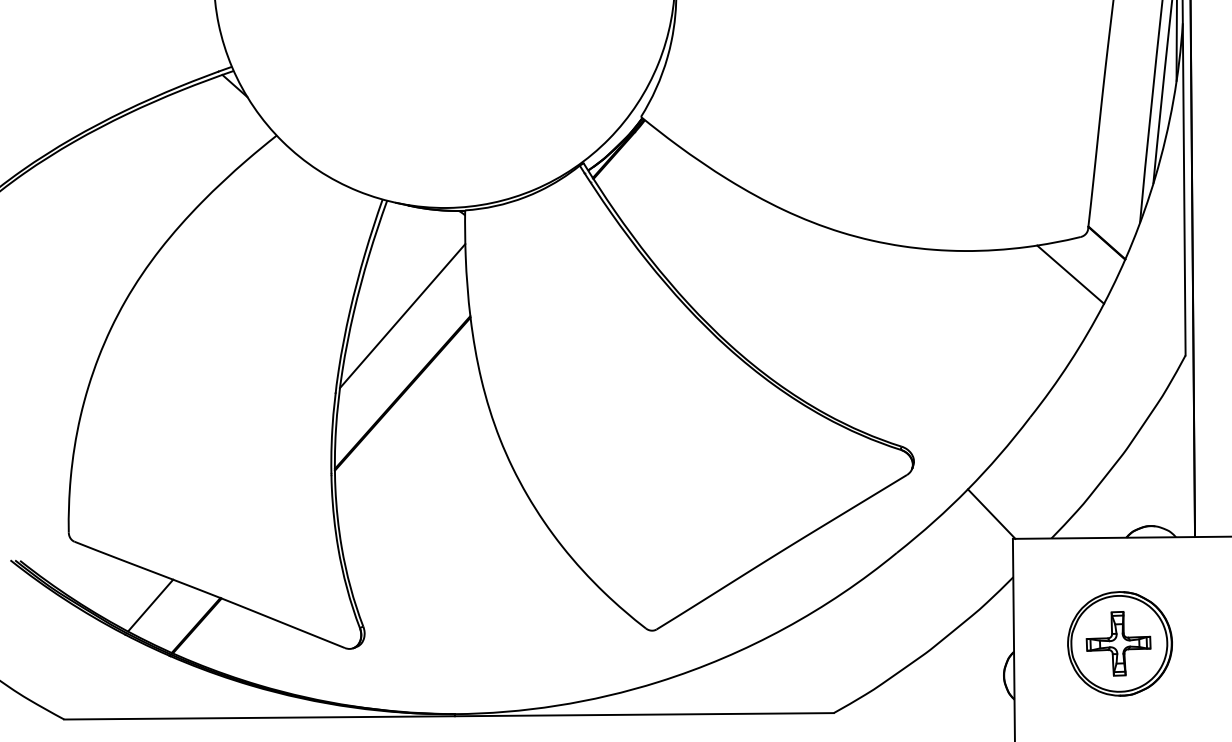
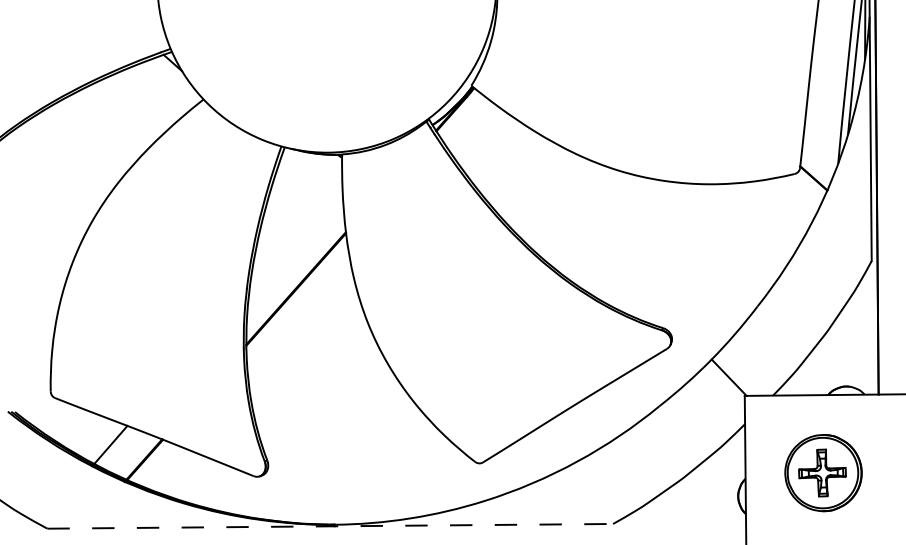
line: (1070, 274) -> (787, 201), removed
line: (402, 316) -> (296, 232), removed
line: (449, 716) -> (330, 526), solid -> dashed

